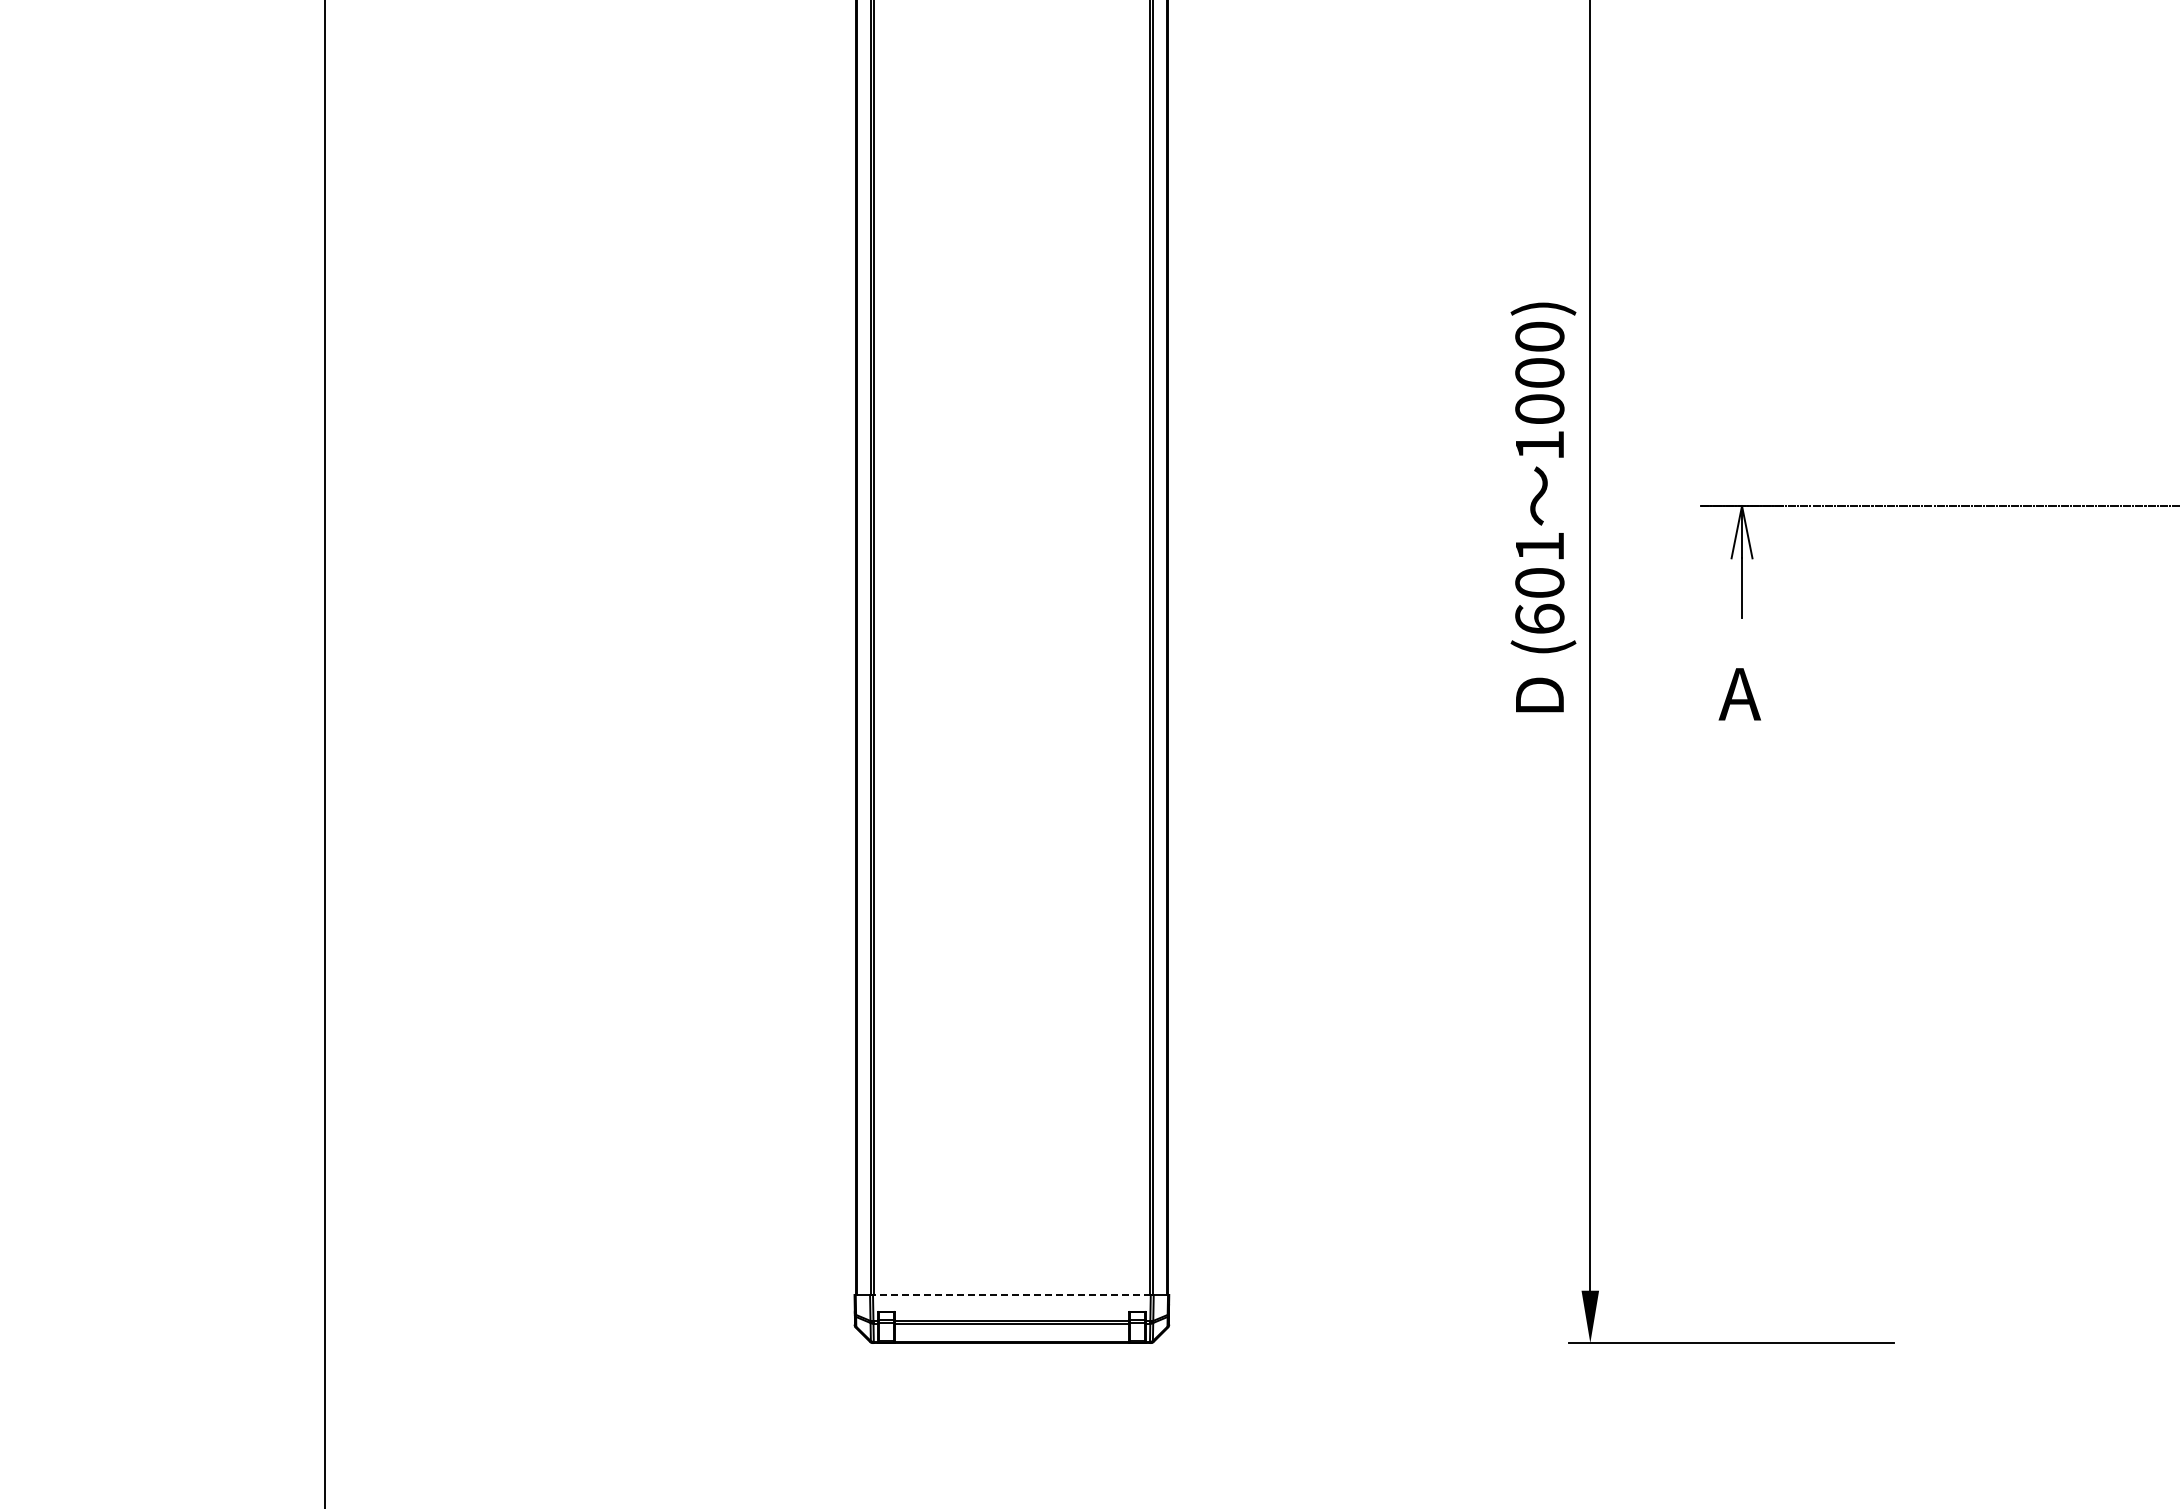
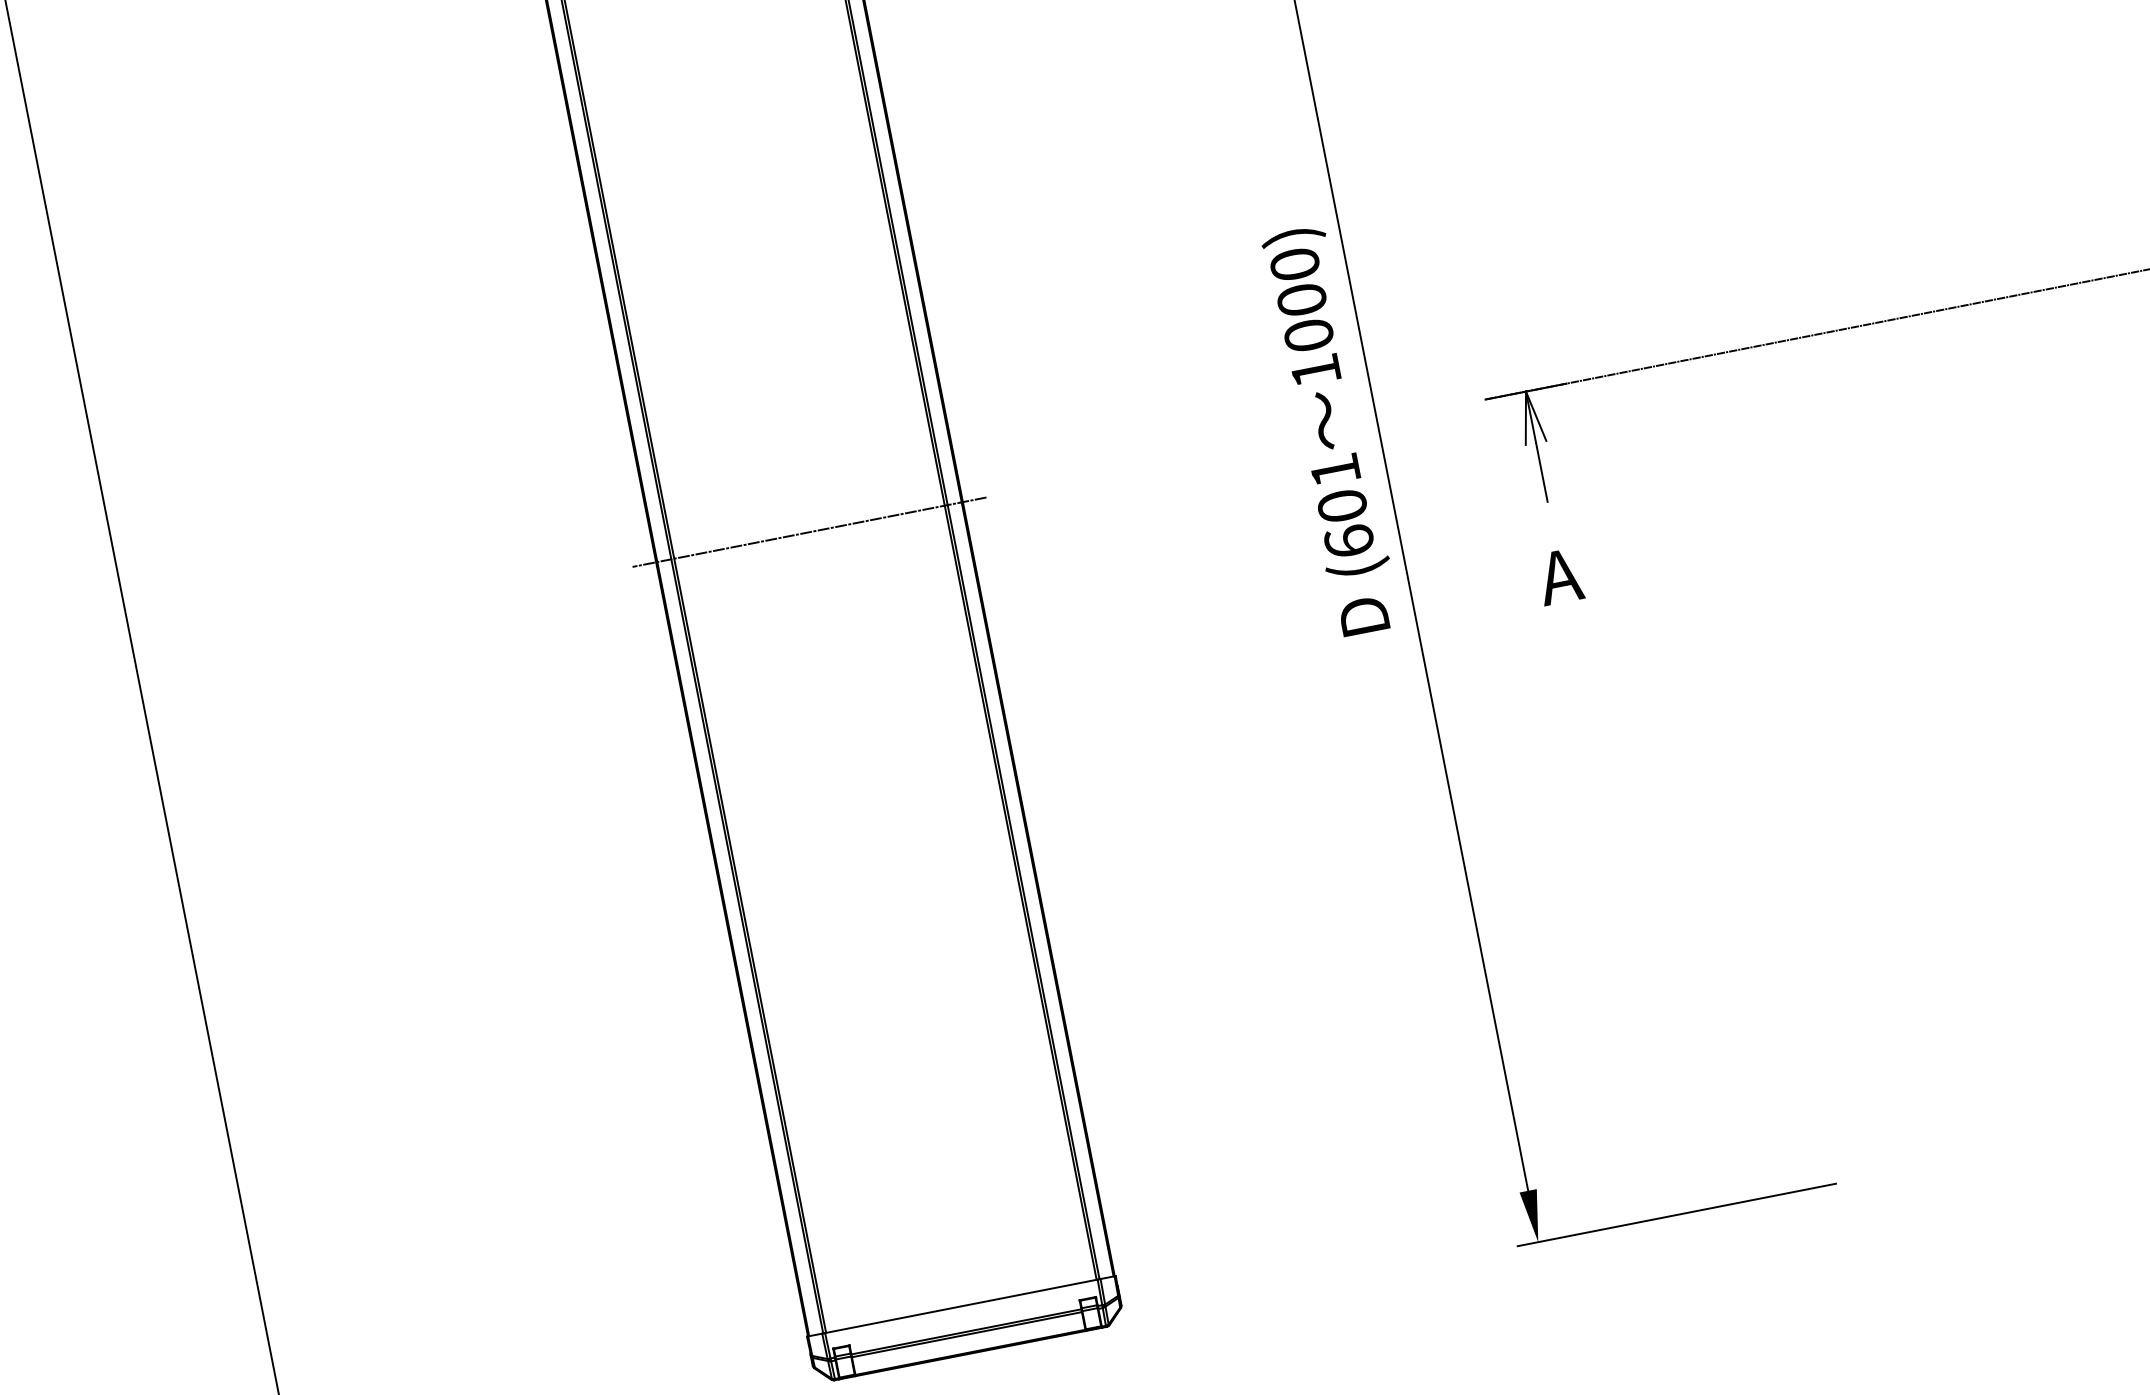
line: (1011, 506) -> (809, 532), added
line: (1011, 1294) -> (960, 1305), dashed -> solid

